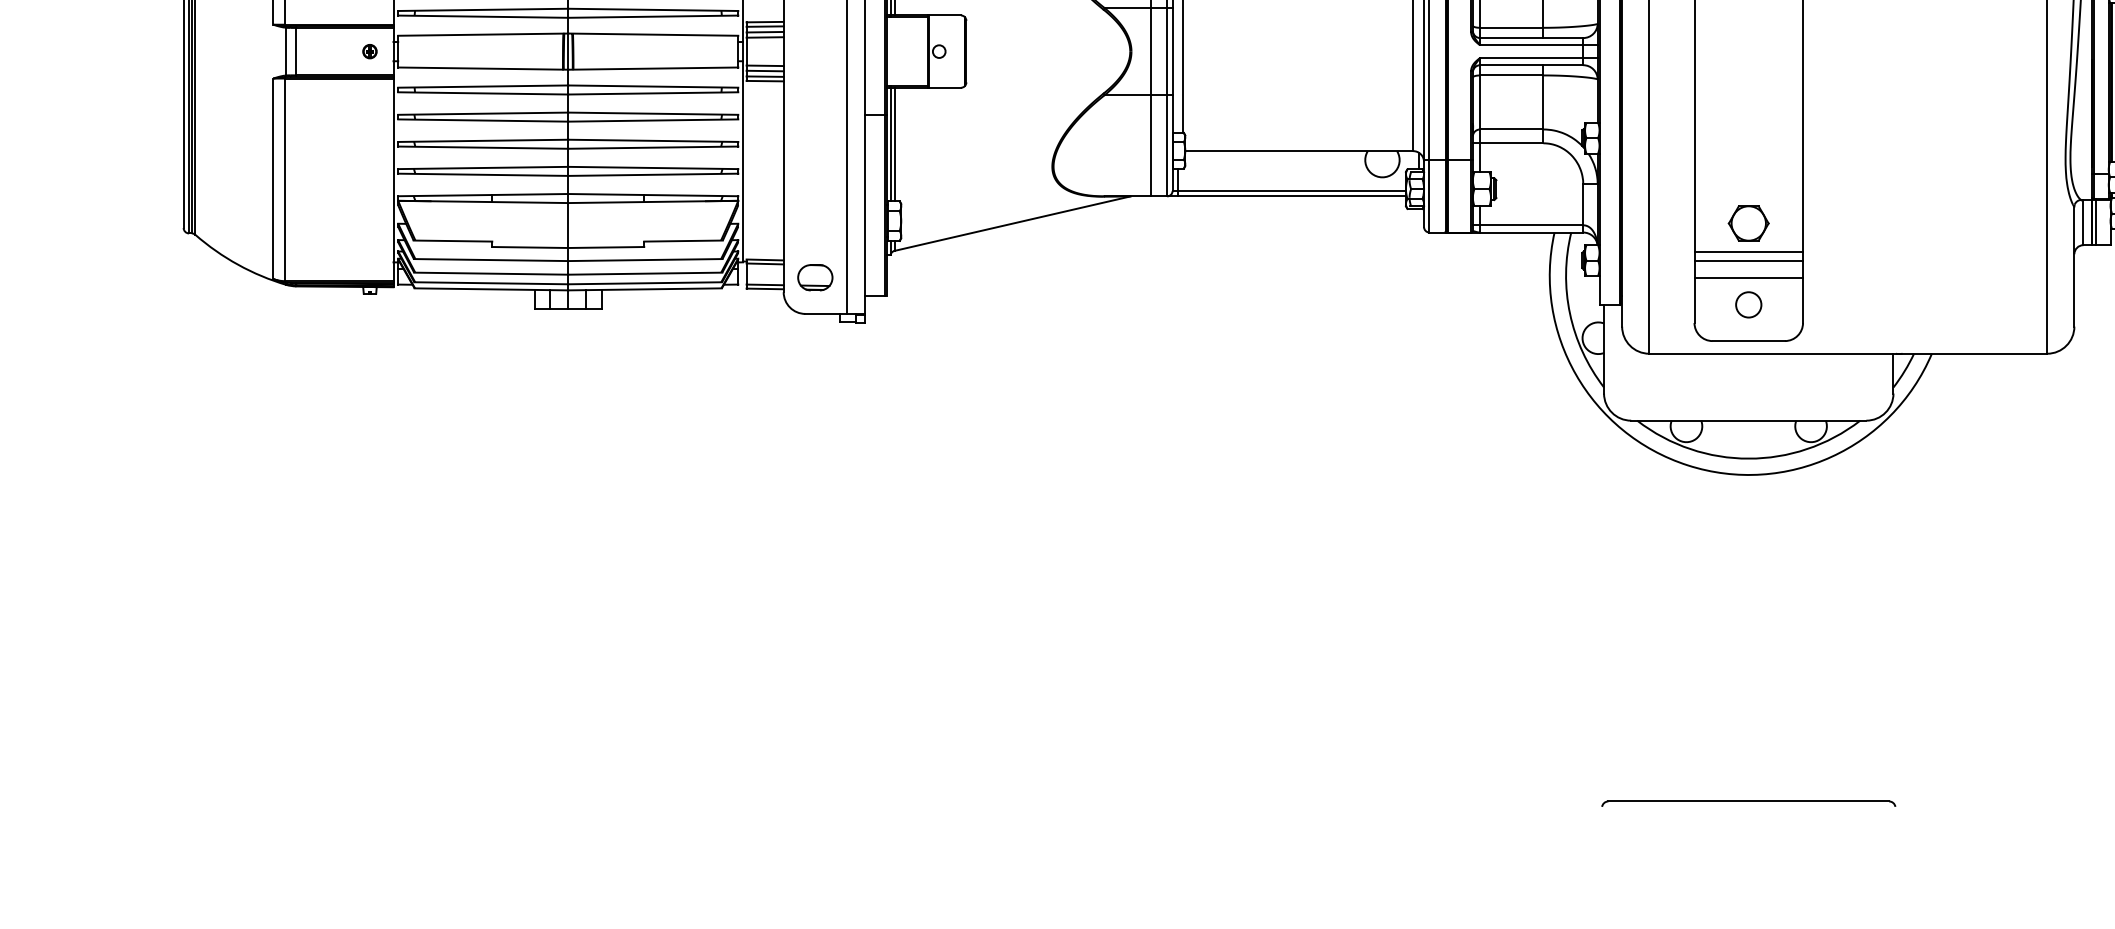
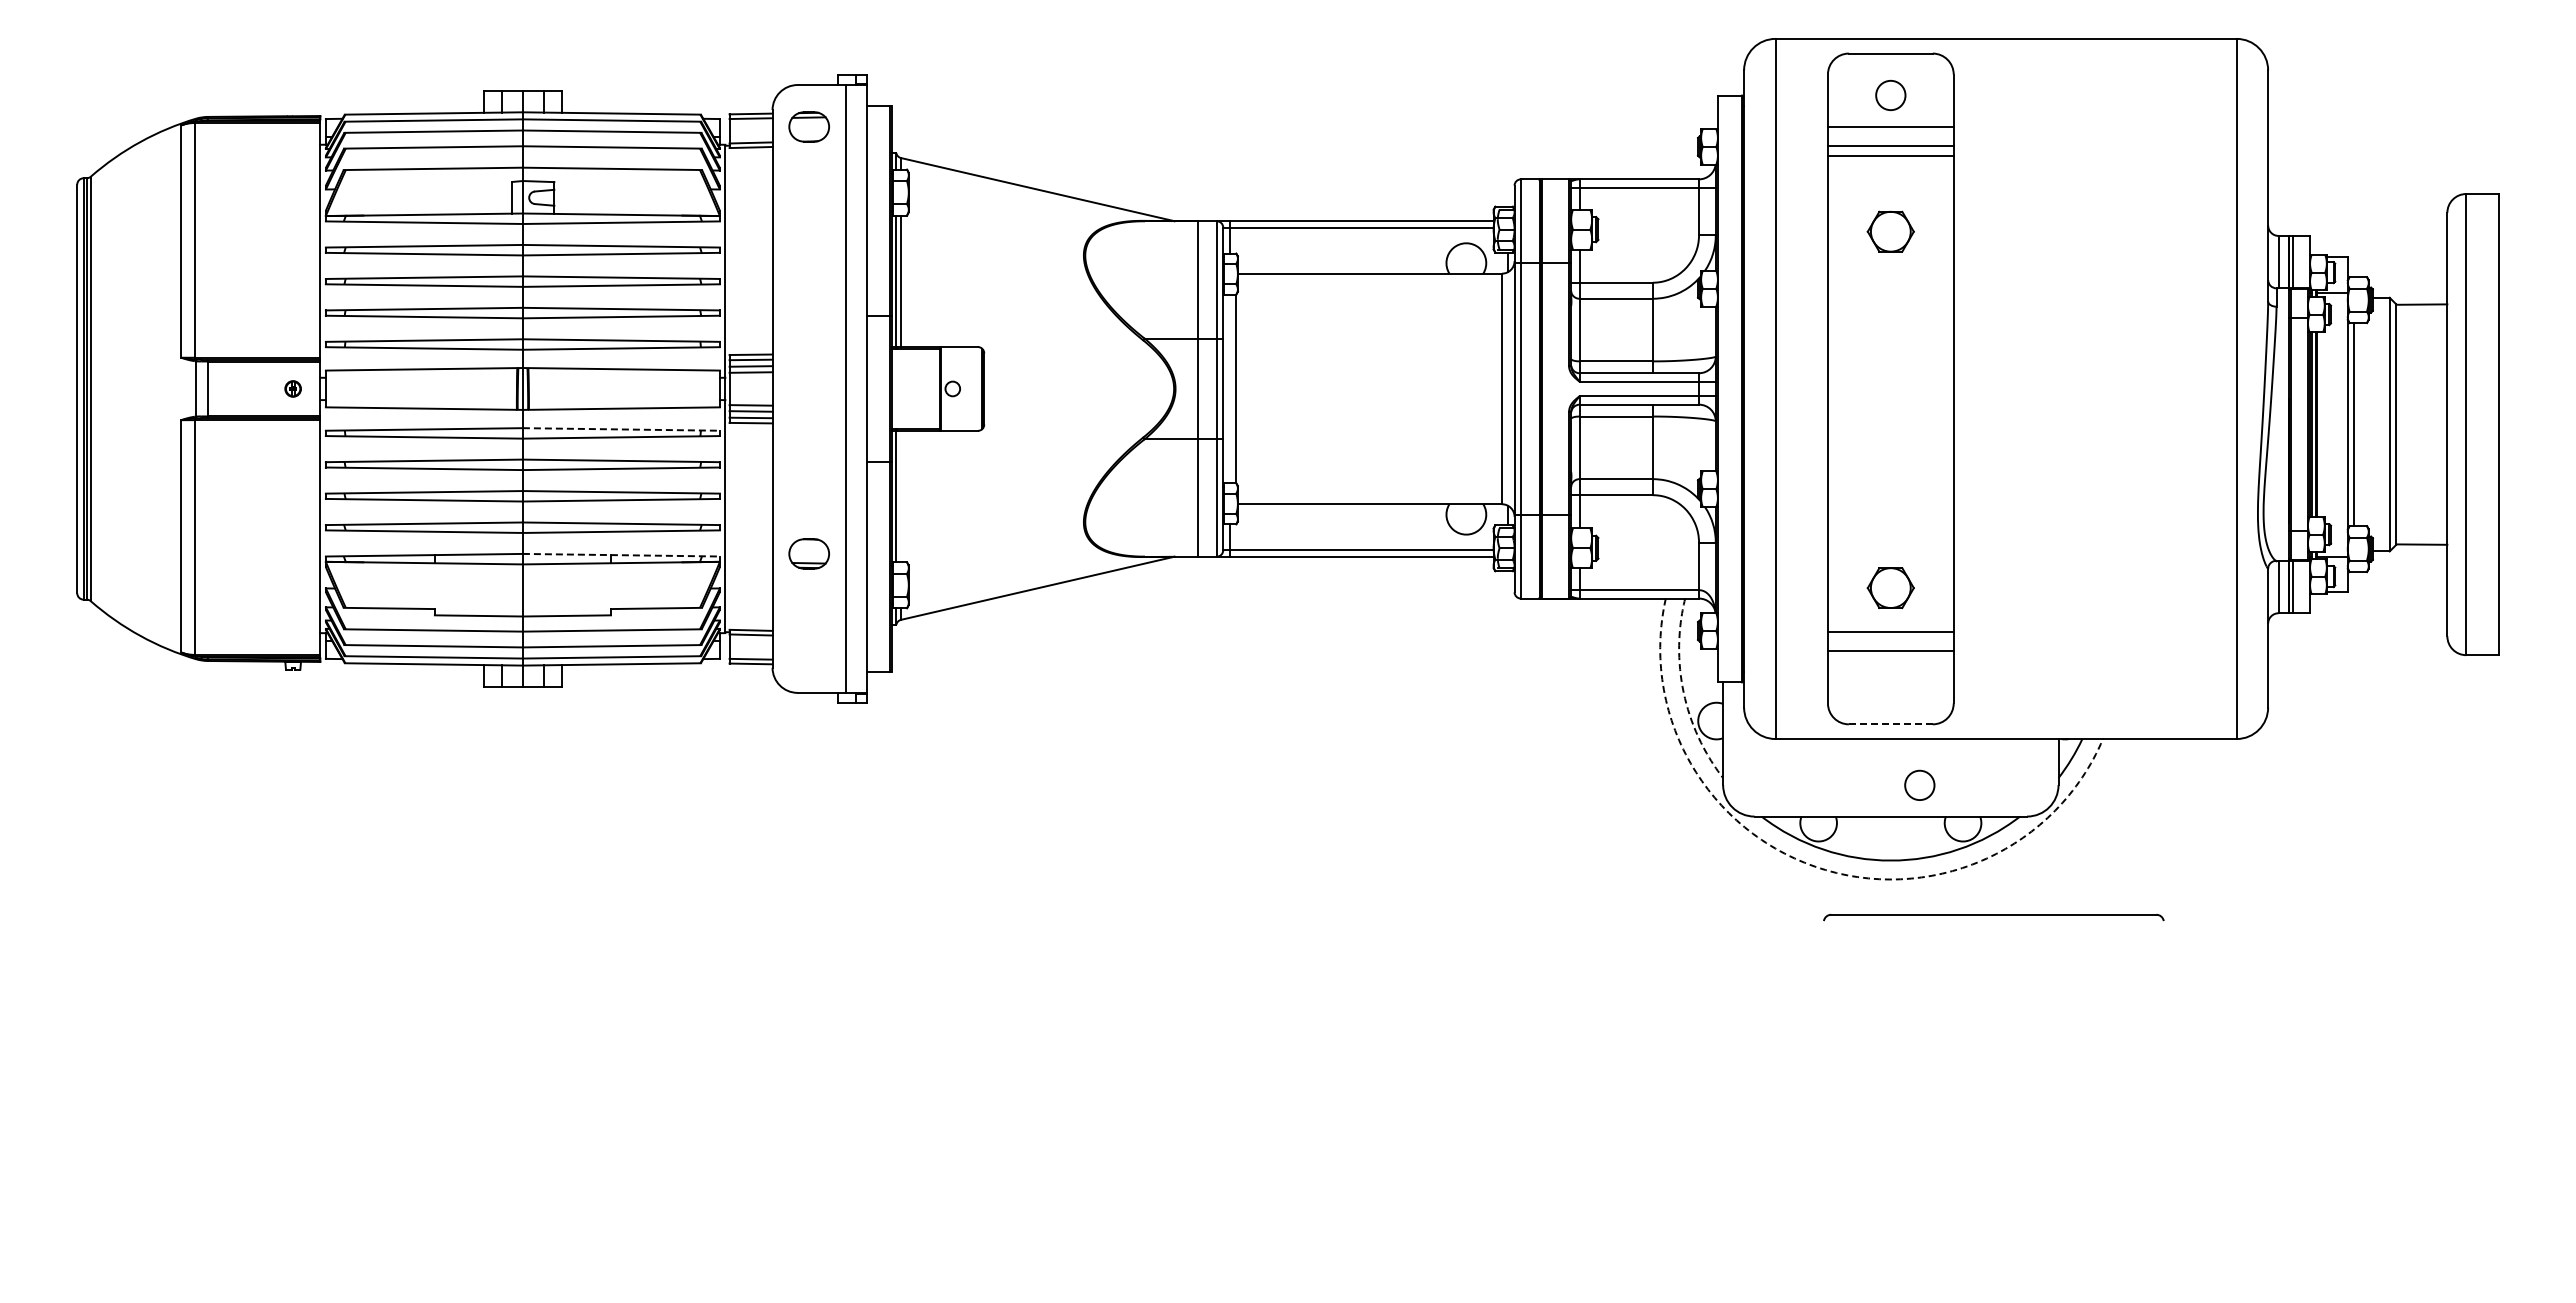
line: (653, 86) -> (621, 429), solid -> dashed
line: (894, 144) -> (901, 496), removed
line: (653, 195) -> (621, 555), solid -> dashed
line: (1748, 252) -> (1890, 621), removed
part: (814, 277) -> (808, 553), moved
circle: (1748, 304) -> (1919, 784), moved
arc: (1569, 313) -> (1683, 692), solid -> dashed
line: (1748, 341) -> (1890, 724), solid -> dashed
arc: (1688, 465) -> (1820, 868), solid -> dashed
part: (1748, 803) -> (1993, 917), moved

